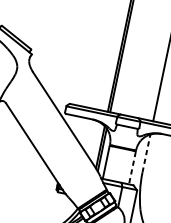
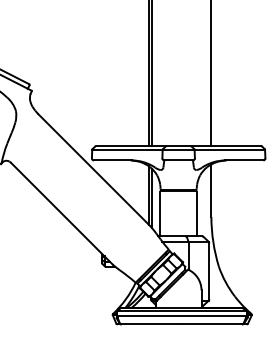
line: (146, 153) -> (211, 190), dashed -> solid
line: (132, 168) -> (196, 214), dashed -> solid

